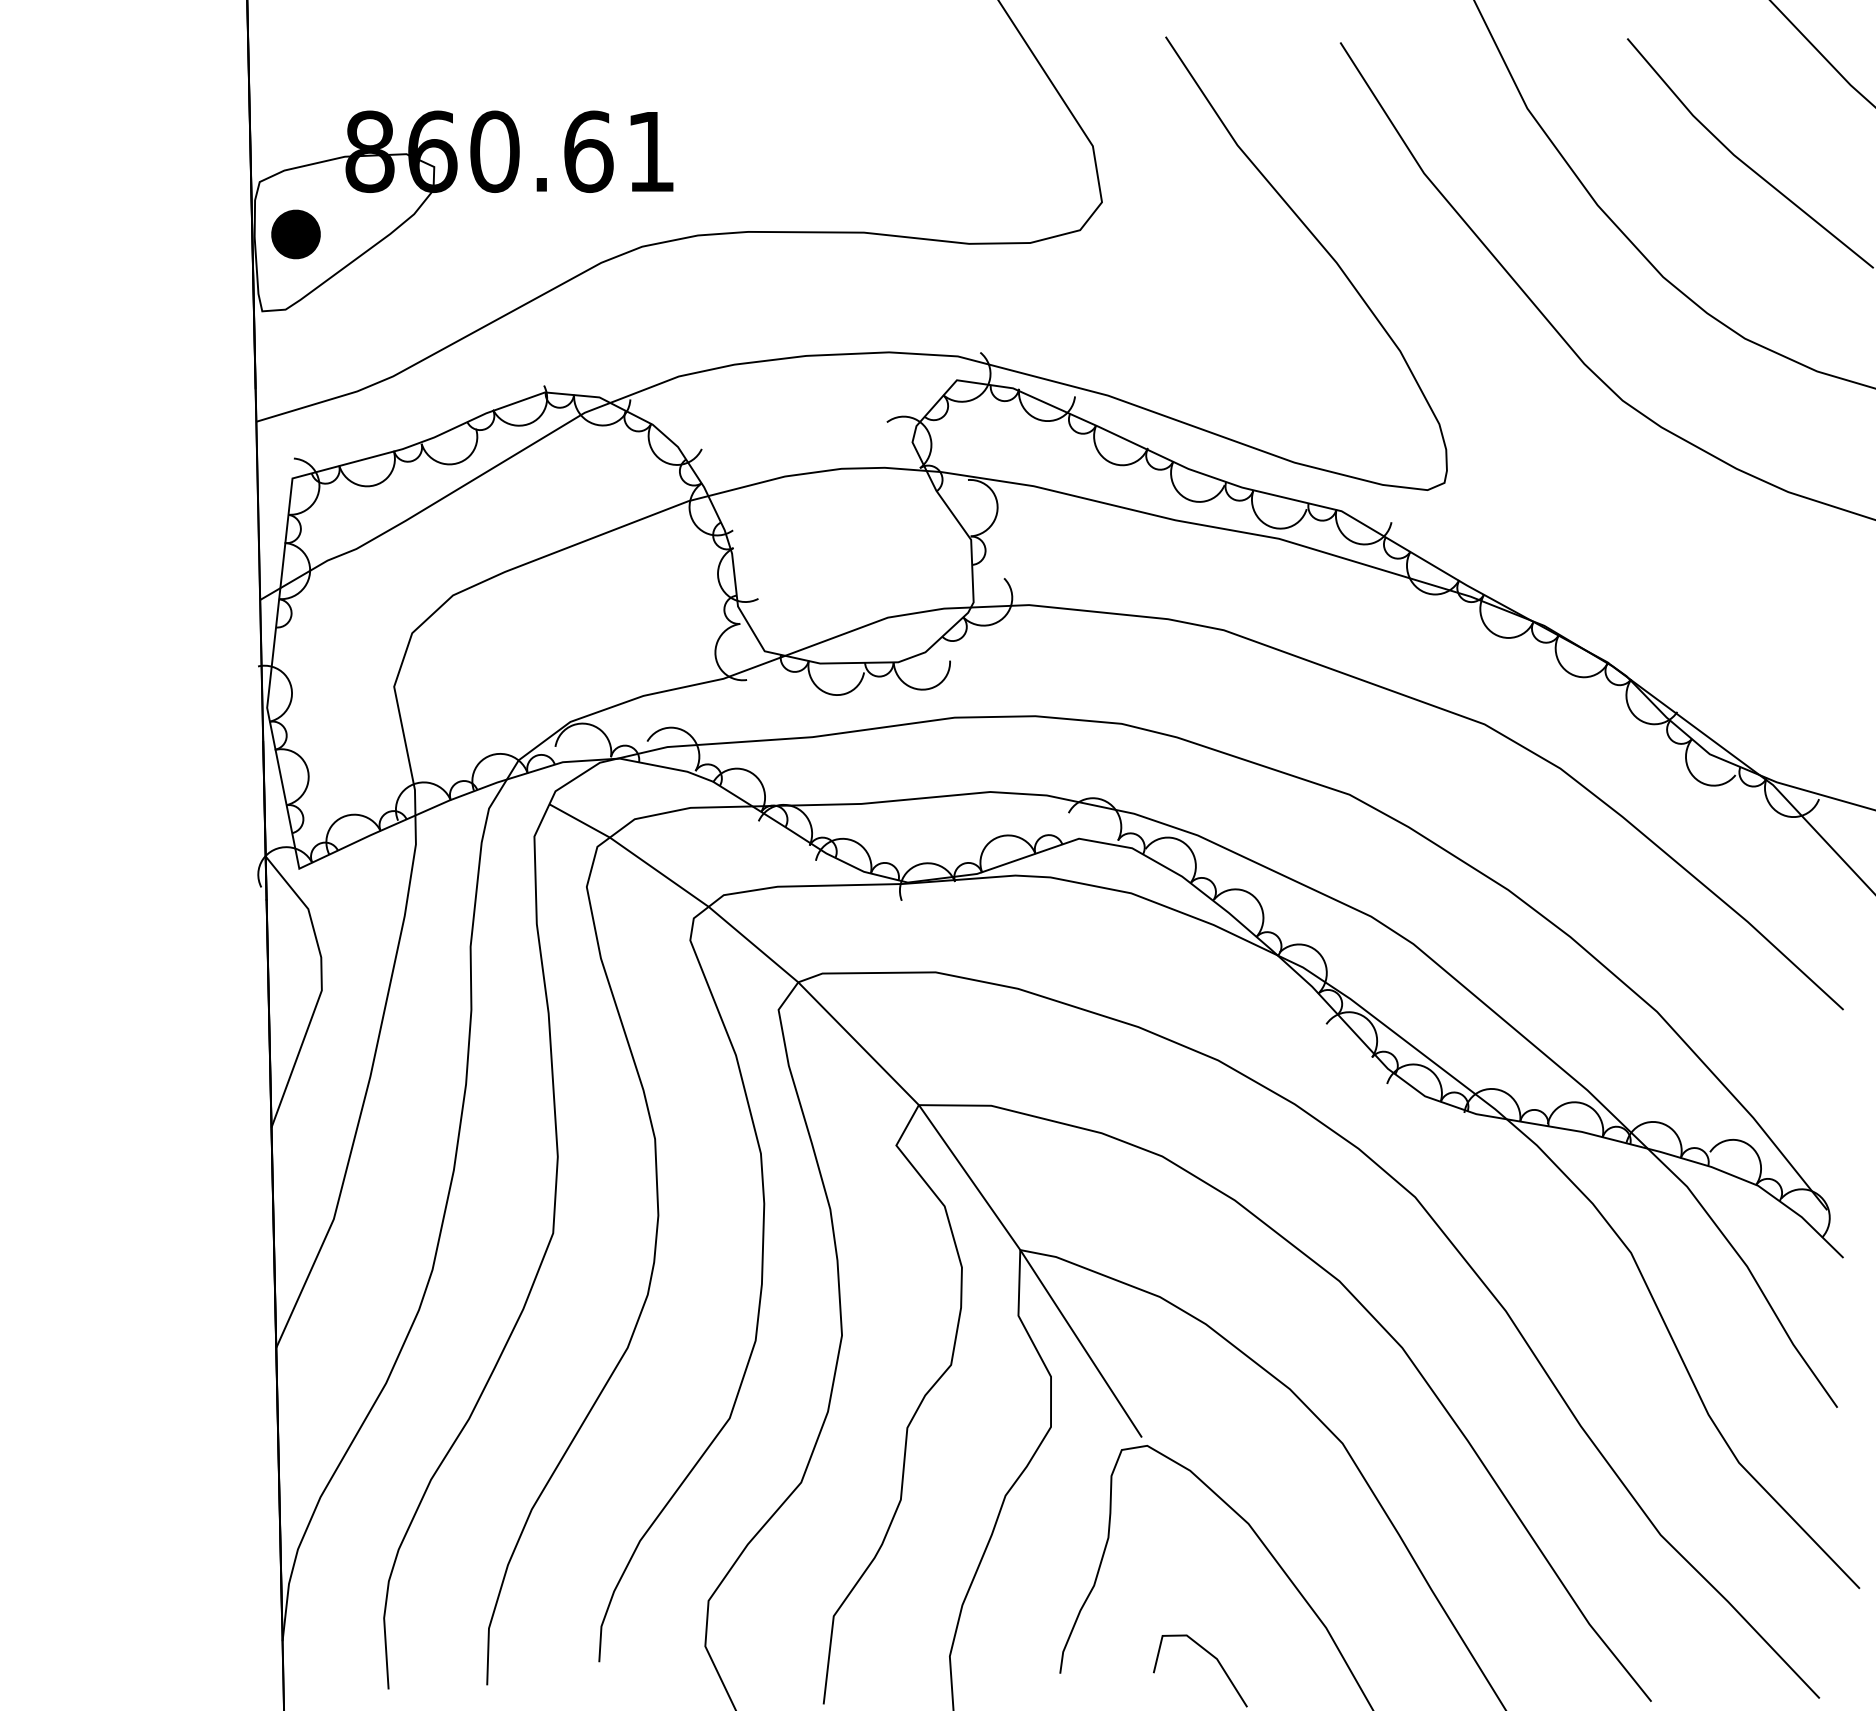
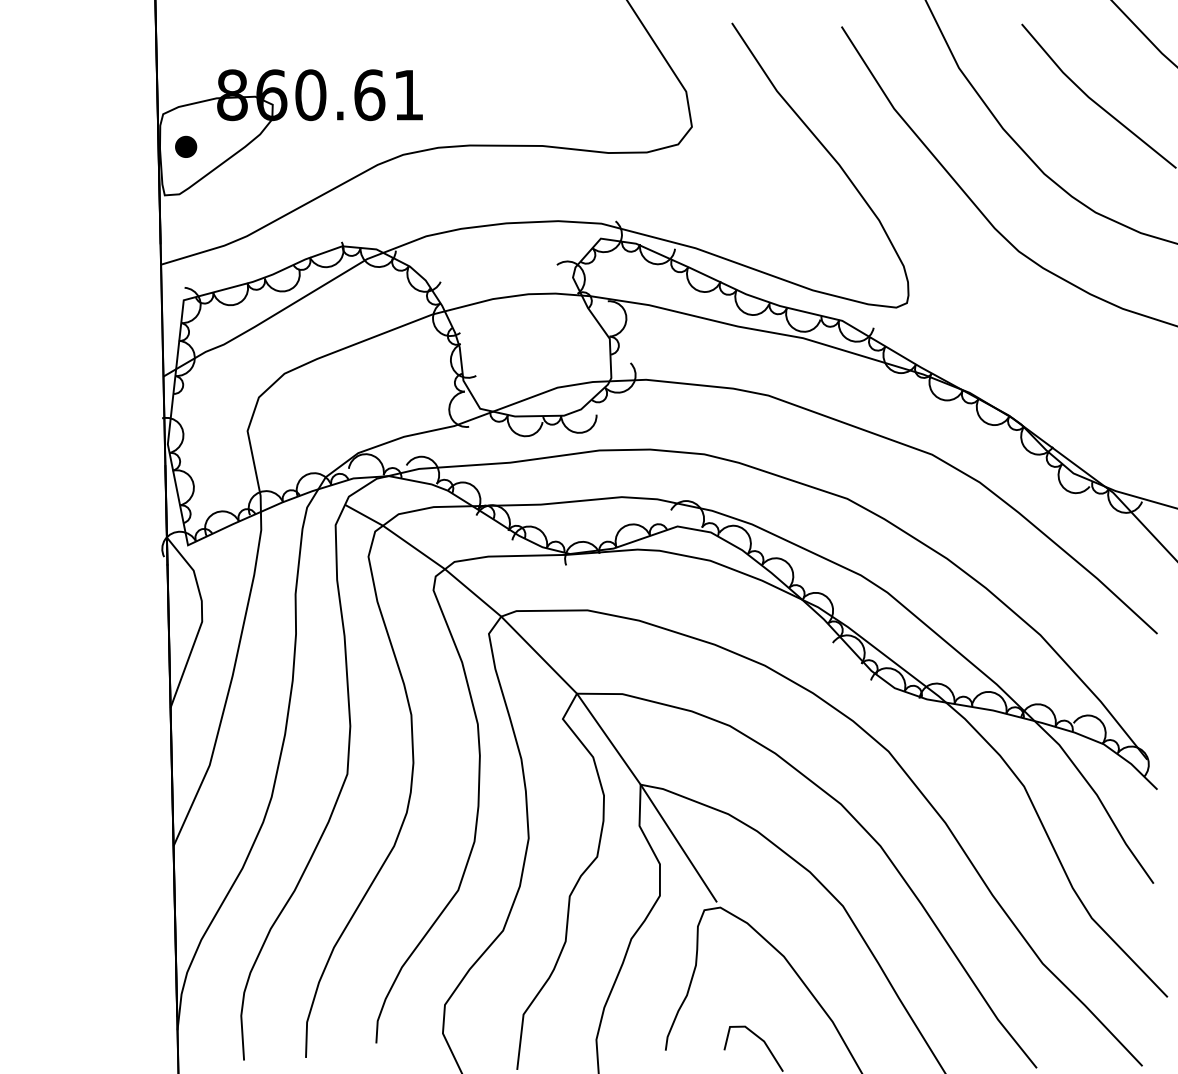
part: (296, 233) -> (186, 146), size x0.71

